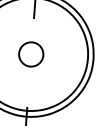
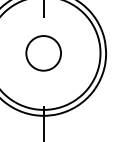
circle: (31, 54) -> (43, 53), size x1.43

